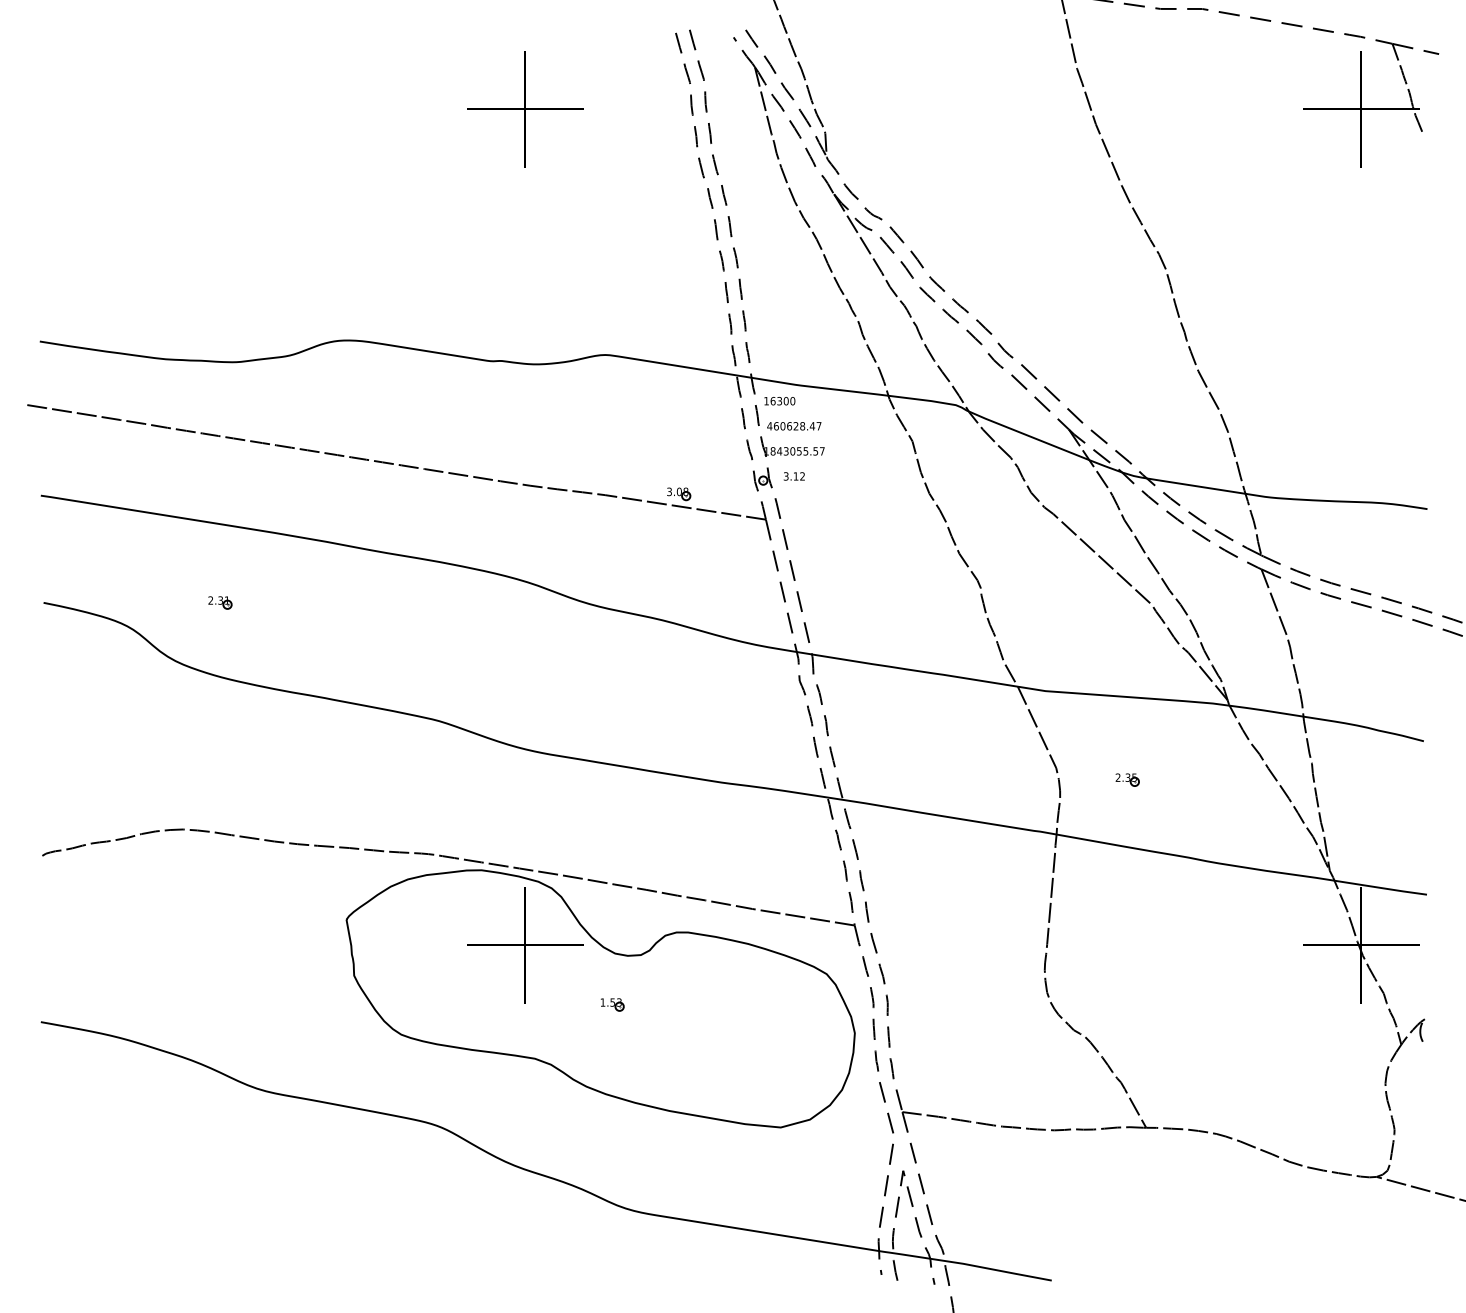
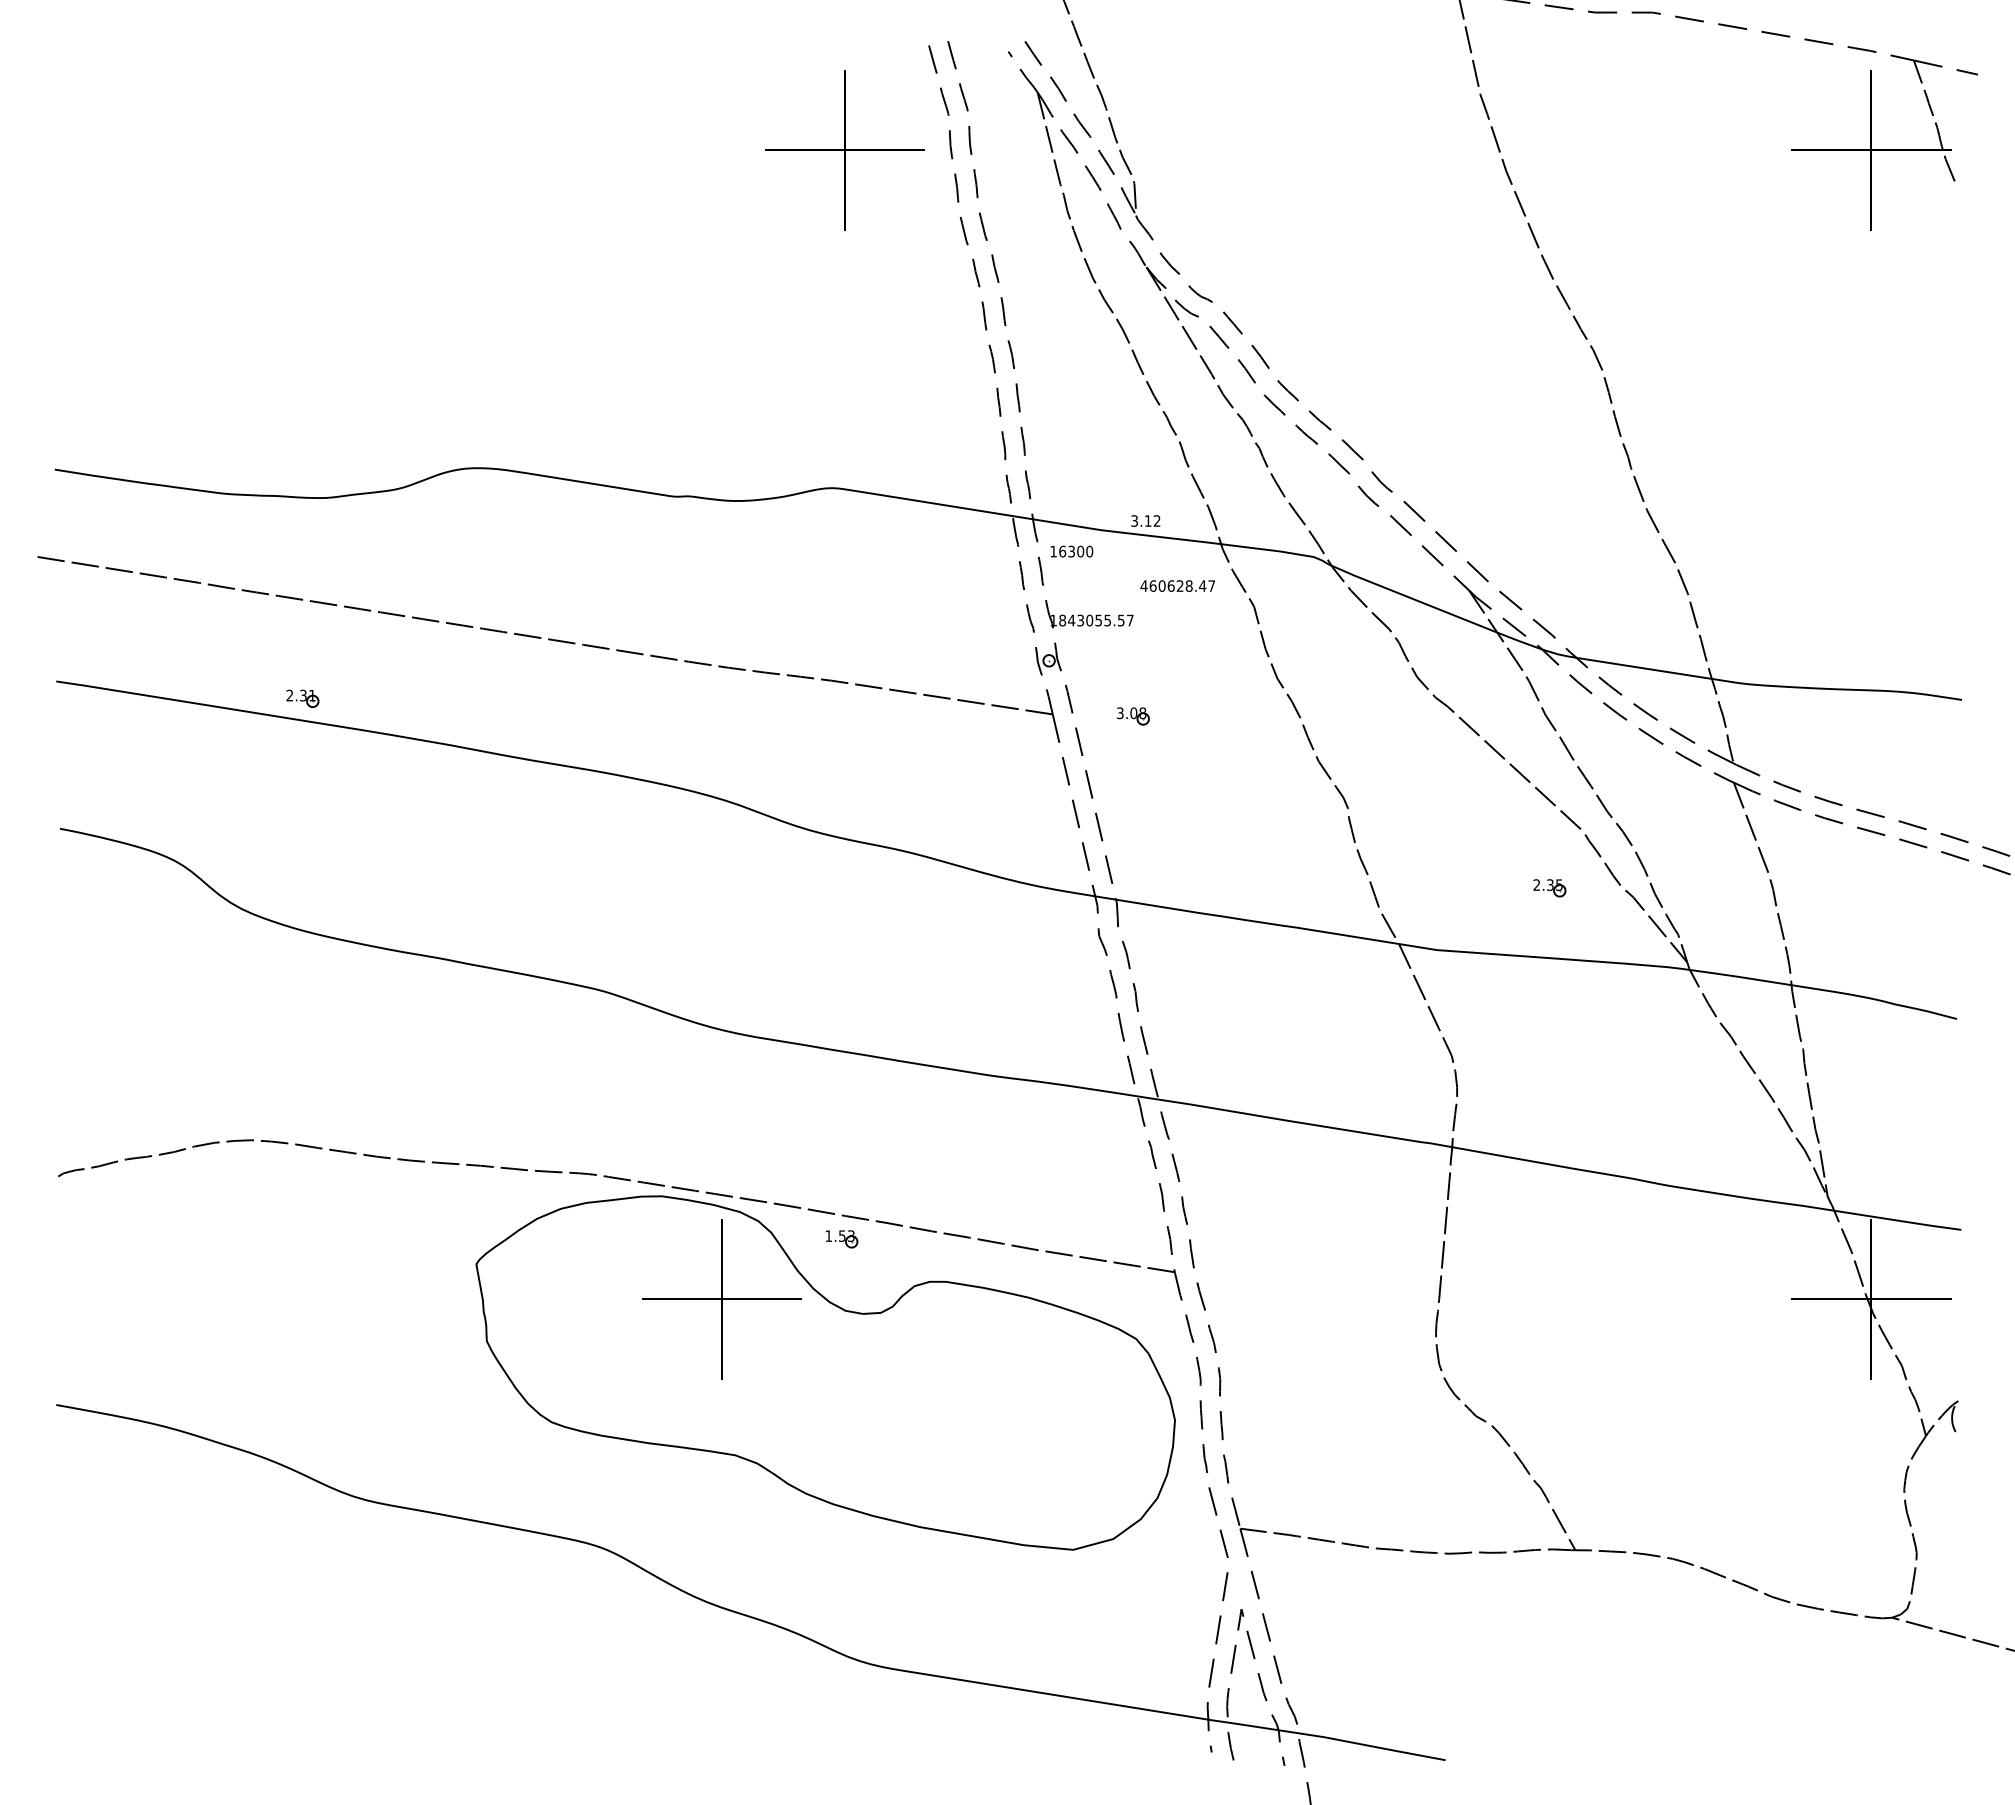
part: (524, 109) -> (844, 150), moved
text: (794, 425) -> (1177, 585), moved
text: (794, 476) -> (1145, 520), moved
part: (679, 494) -> (1133, 716), moved
part: (220, 602) -> (302, 698), moved
part: (1127, 780) -> (1549, 888), moved
part: (612, 1005) -> (841, 1239), moved

